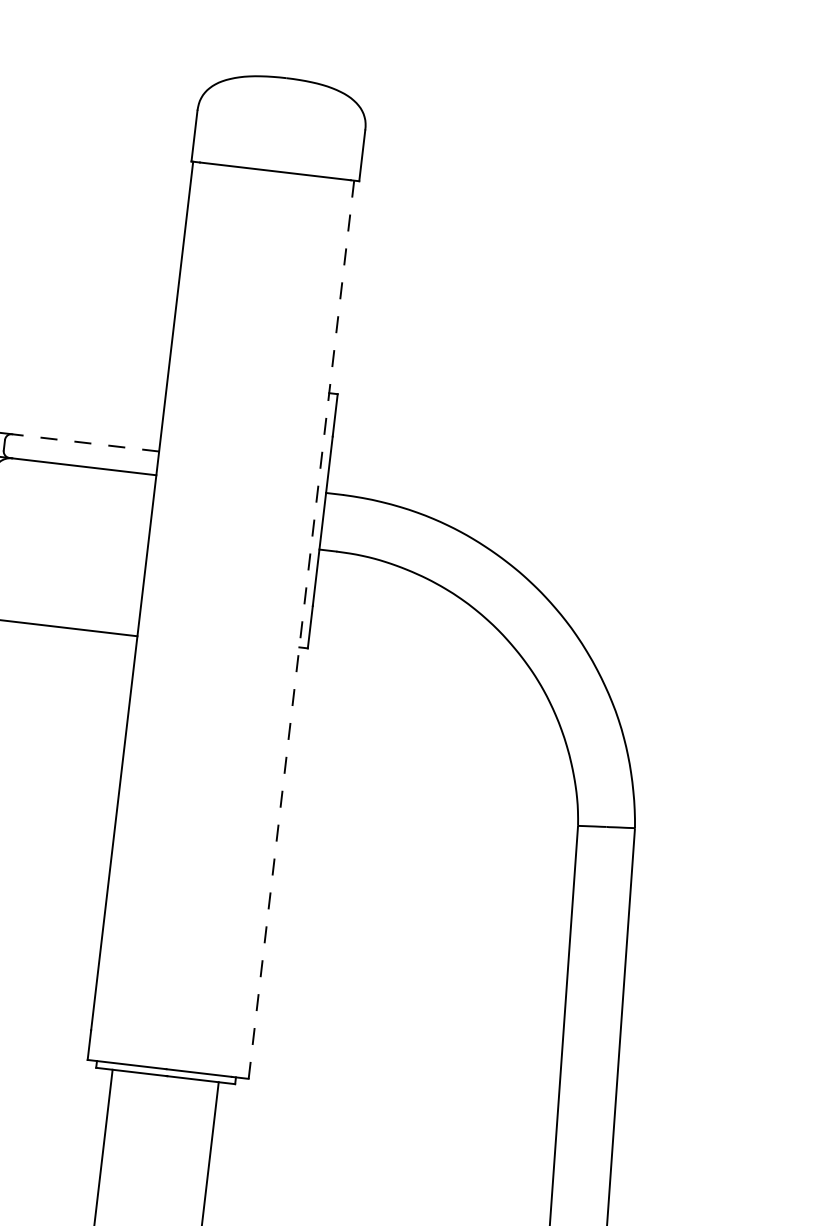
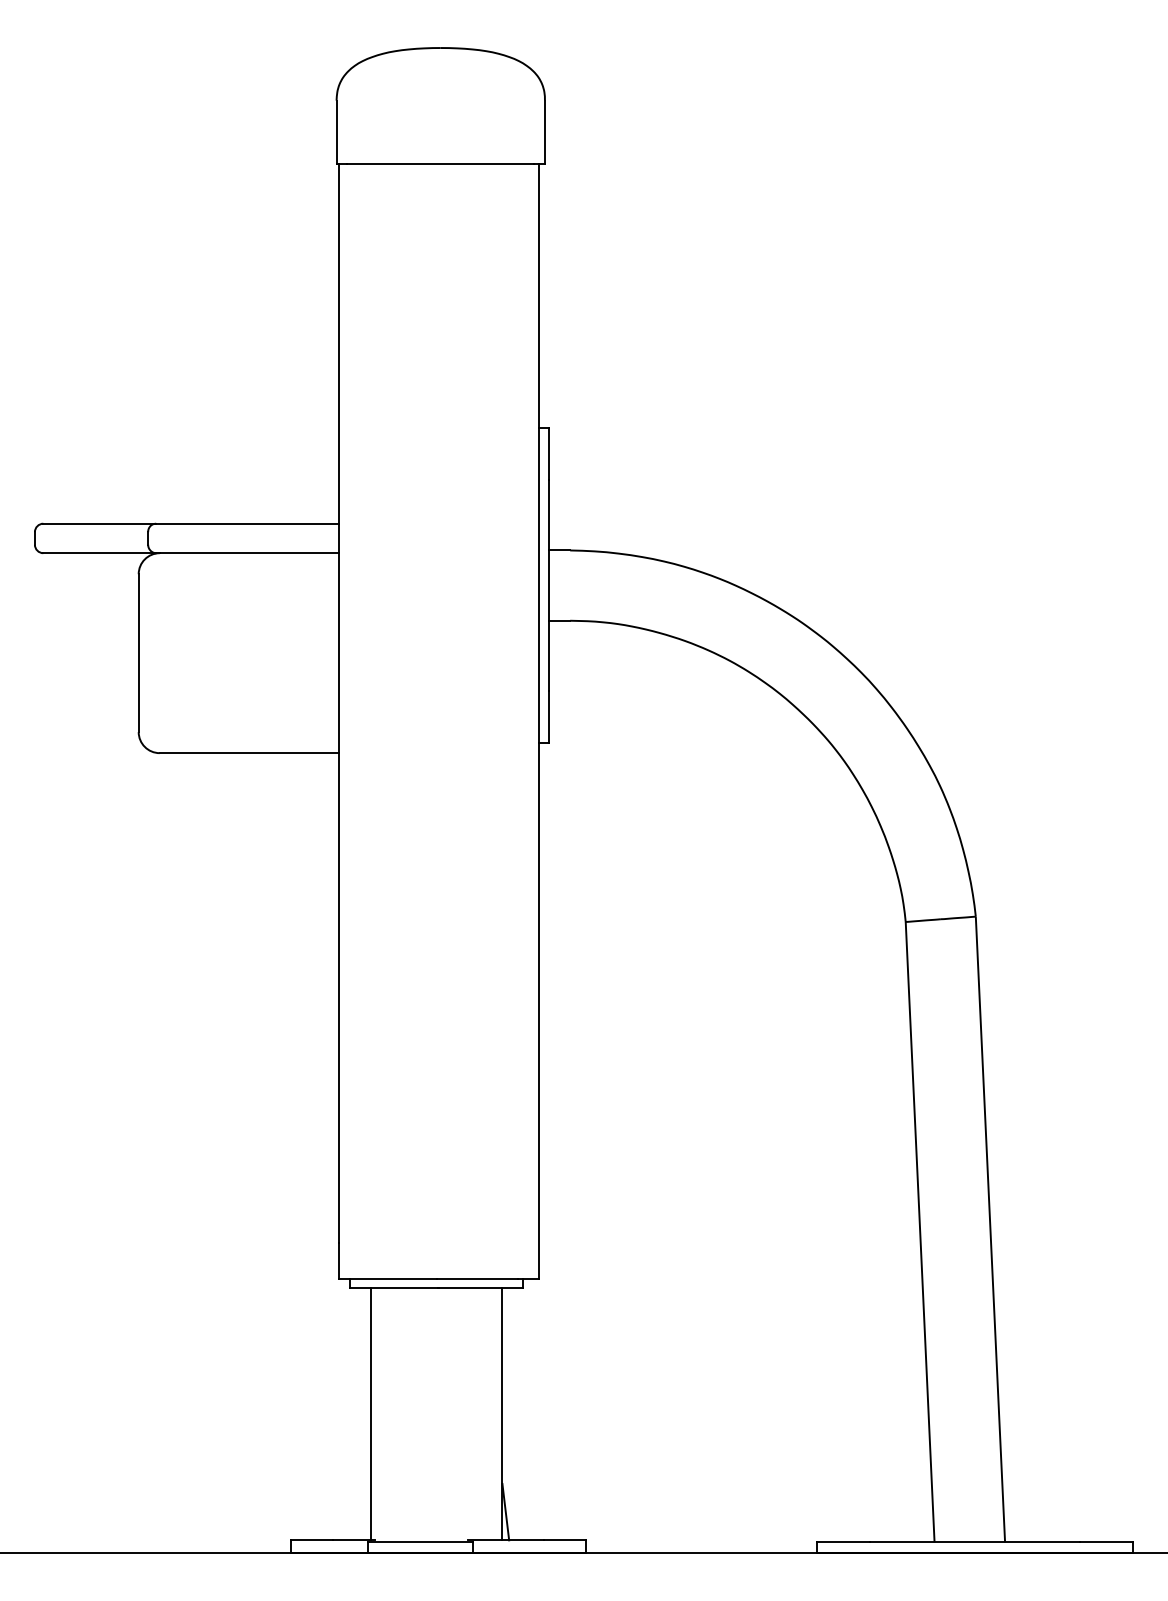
line: (84, 442) -> (246, 523), dashed -> solid
line: (301, 629) -> (538, 721), dashed -> solid

